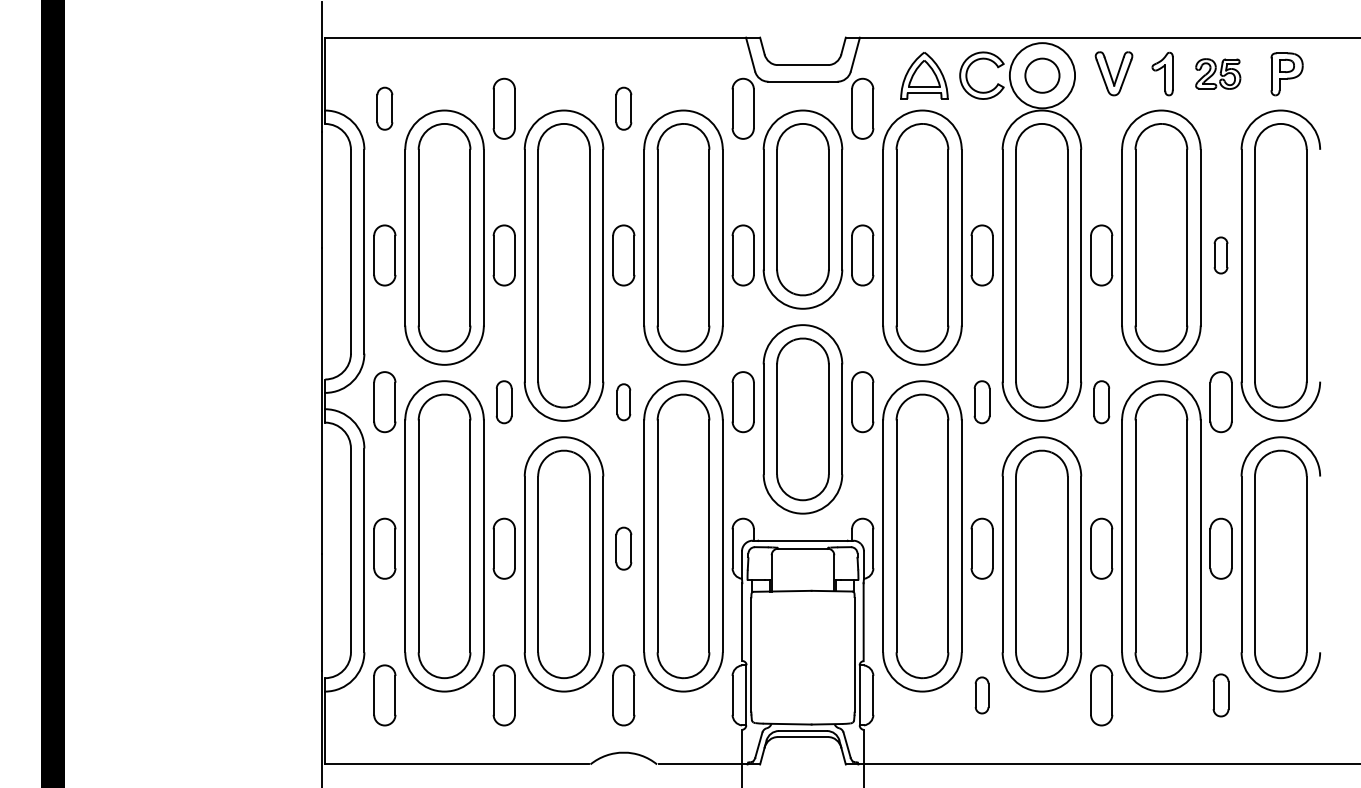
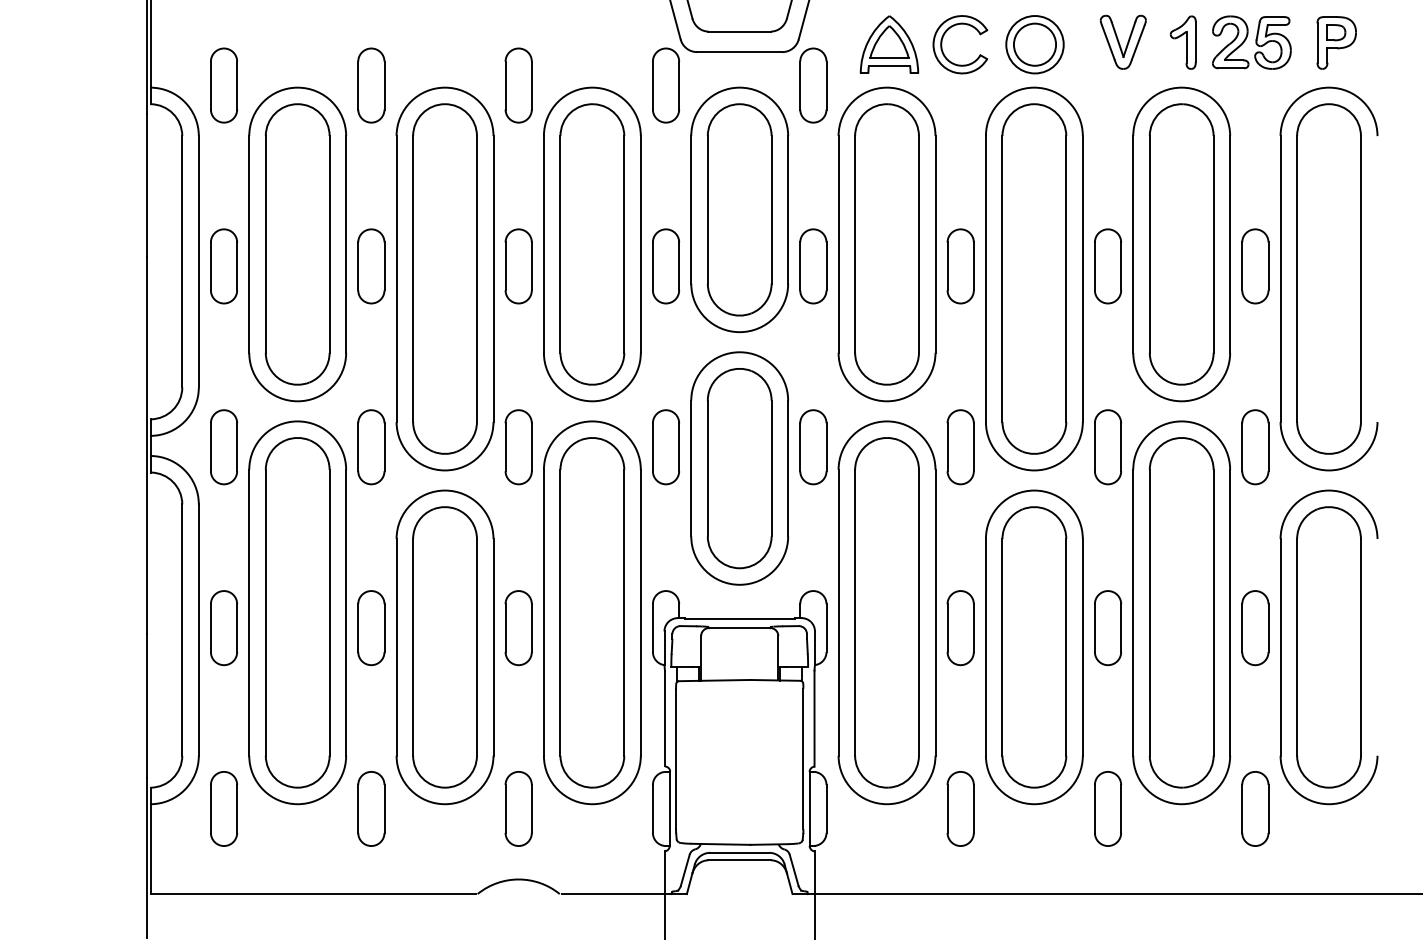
part: (1217, 73) -> (1250, 41), size x1.43
circle: (1042, 75) -> (1035, 44), size x0.71
part: (384, 108) -> (223, 85), size x1.43
part: (623, 108) -> (518, 85), size x1.43
part: (1220, 255) -> (1254, 266), size x1.67
part: (503, 402) -> (370, 447), size x1.43
part: (623, 402) -> (518, 447), size x1.67
part: (981, 402) -> (959, 447), size x1.43
part: (1101, 402) -> (1107, 447), size x1.43
part: (623, 548) -> (518, 627), size x1.43
part: (981, 695) -> (959, 809), size x1.67
part: (1220, 695) -> (1254, 809), size x1.43

